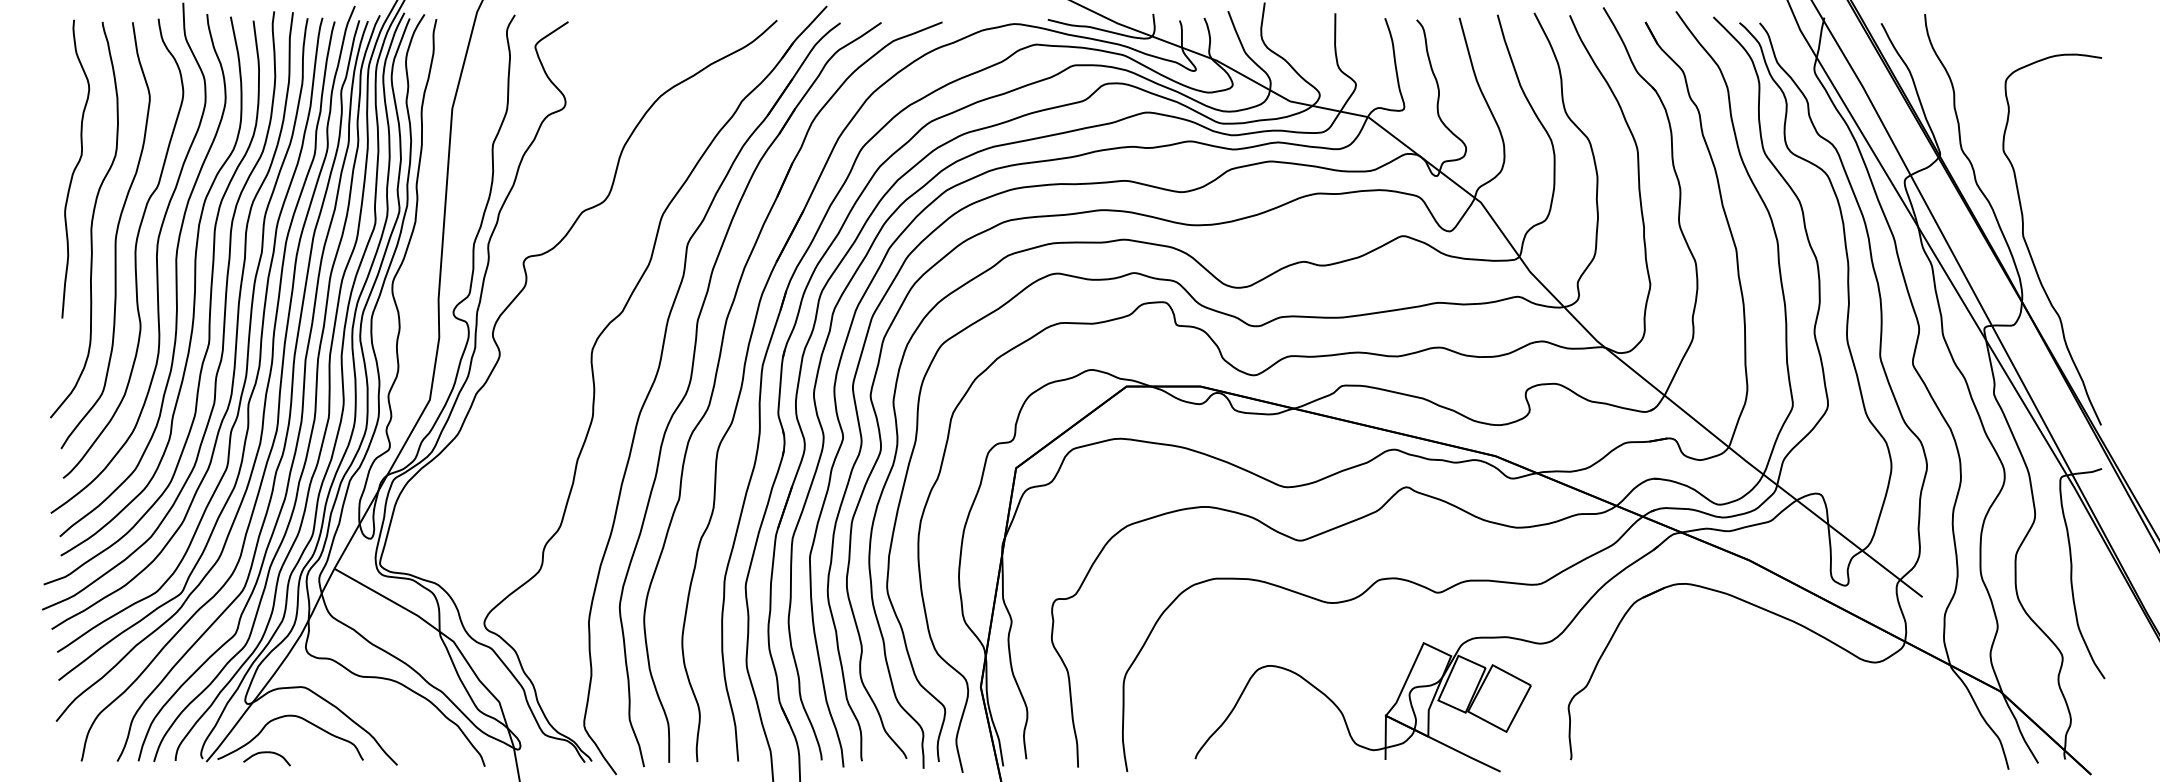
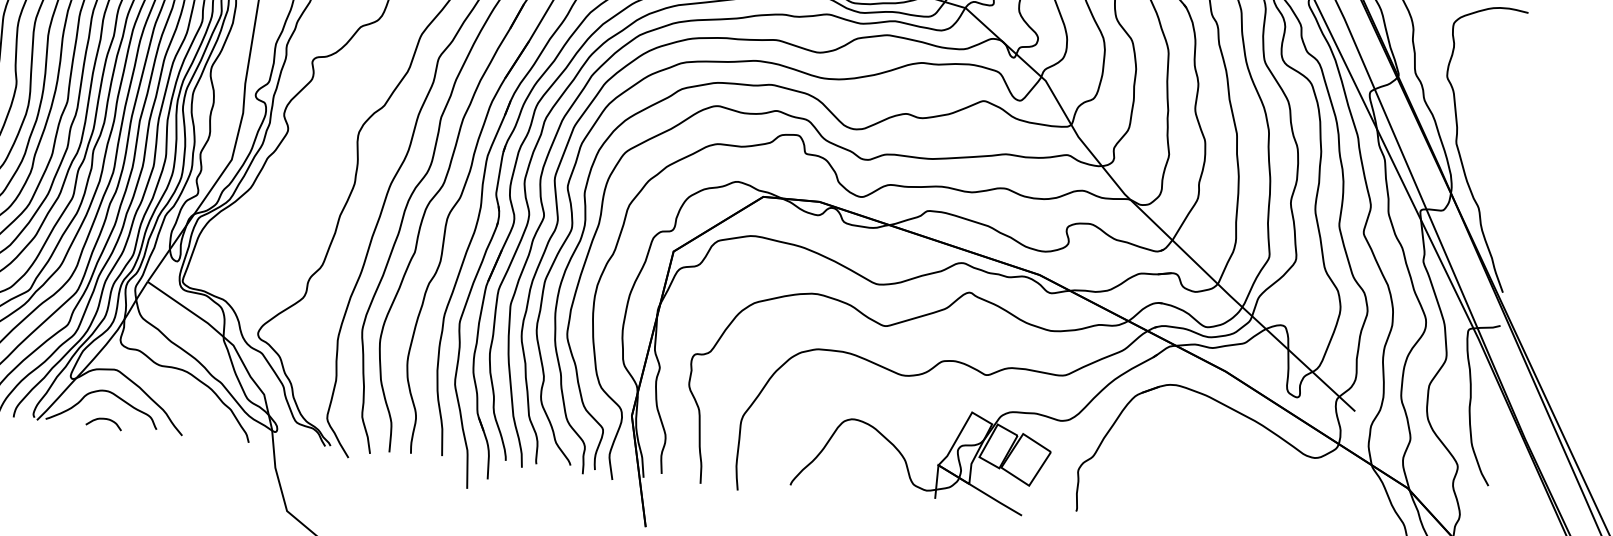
curve: (266, 753) -> (103, 419), moved

